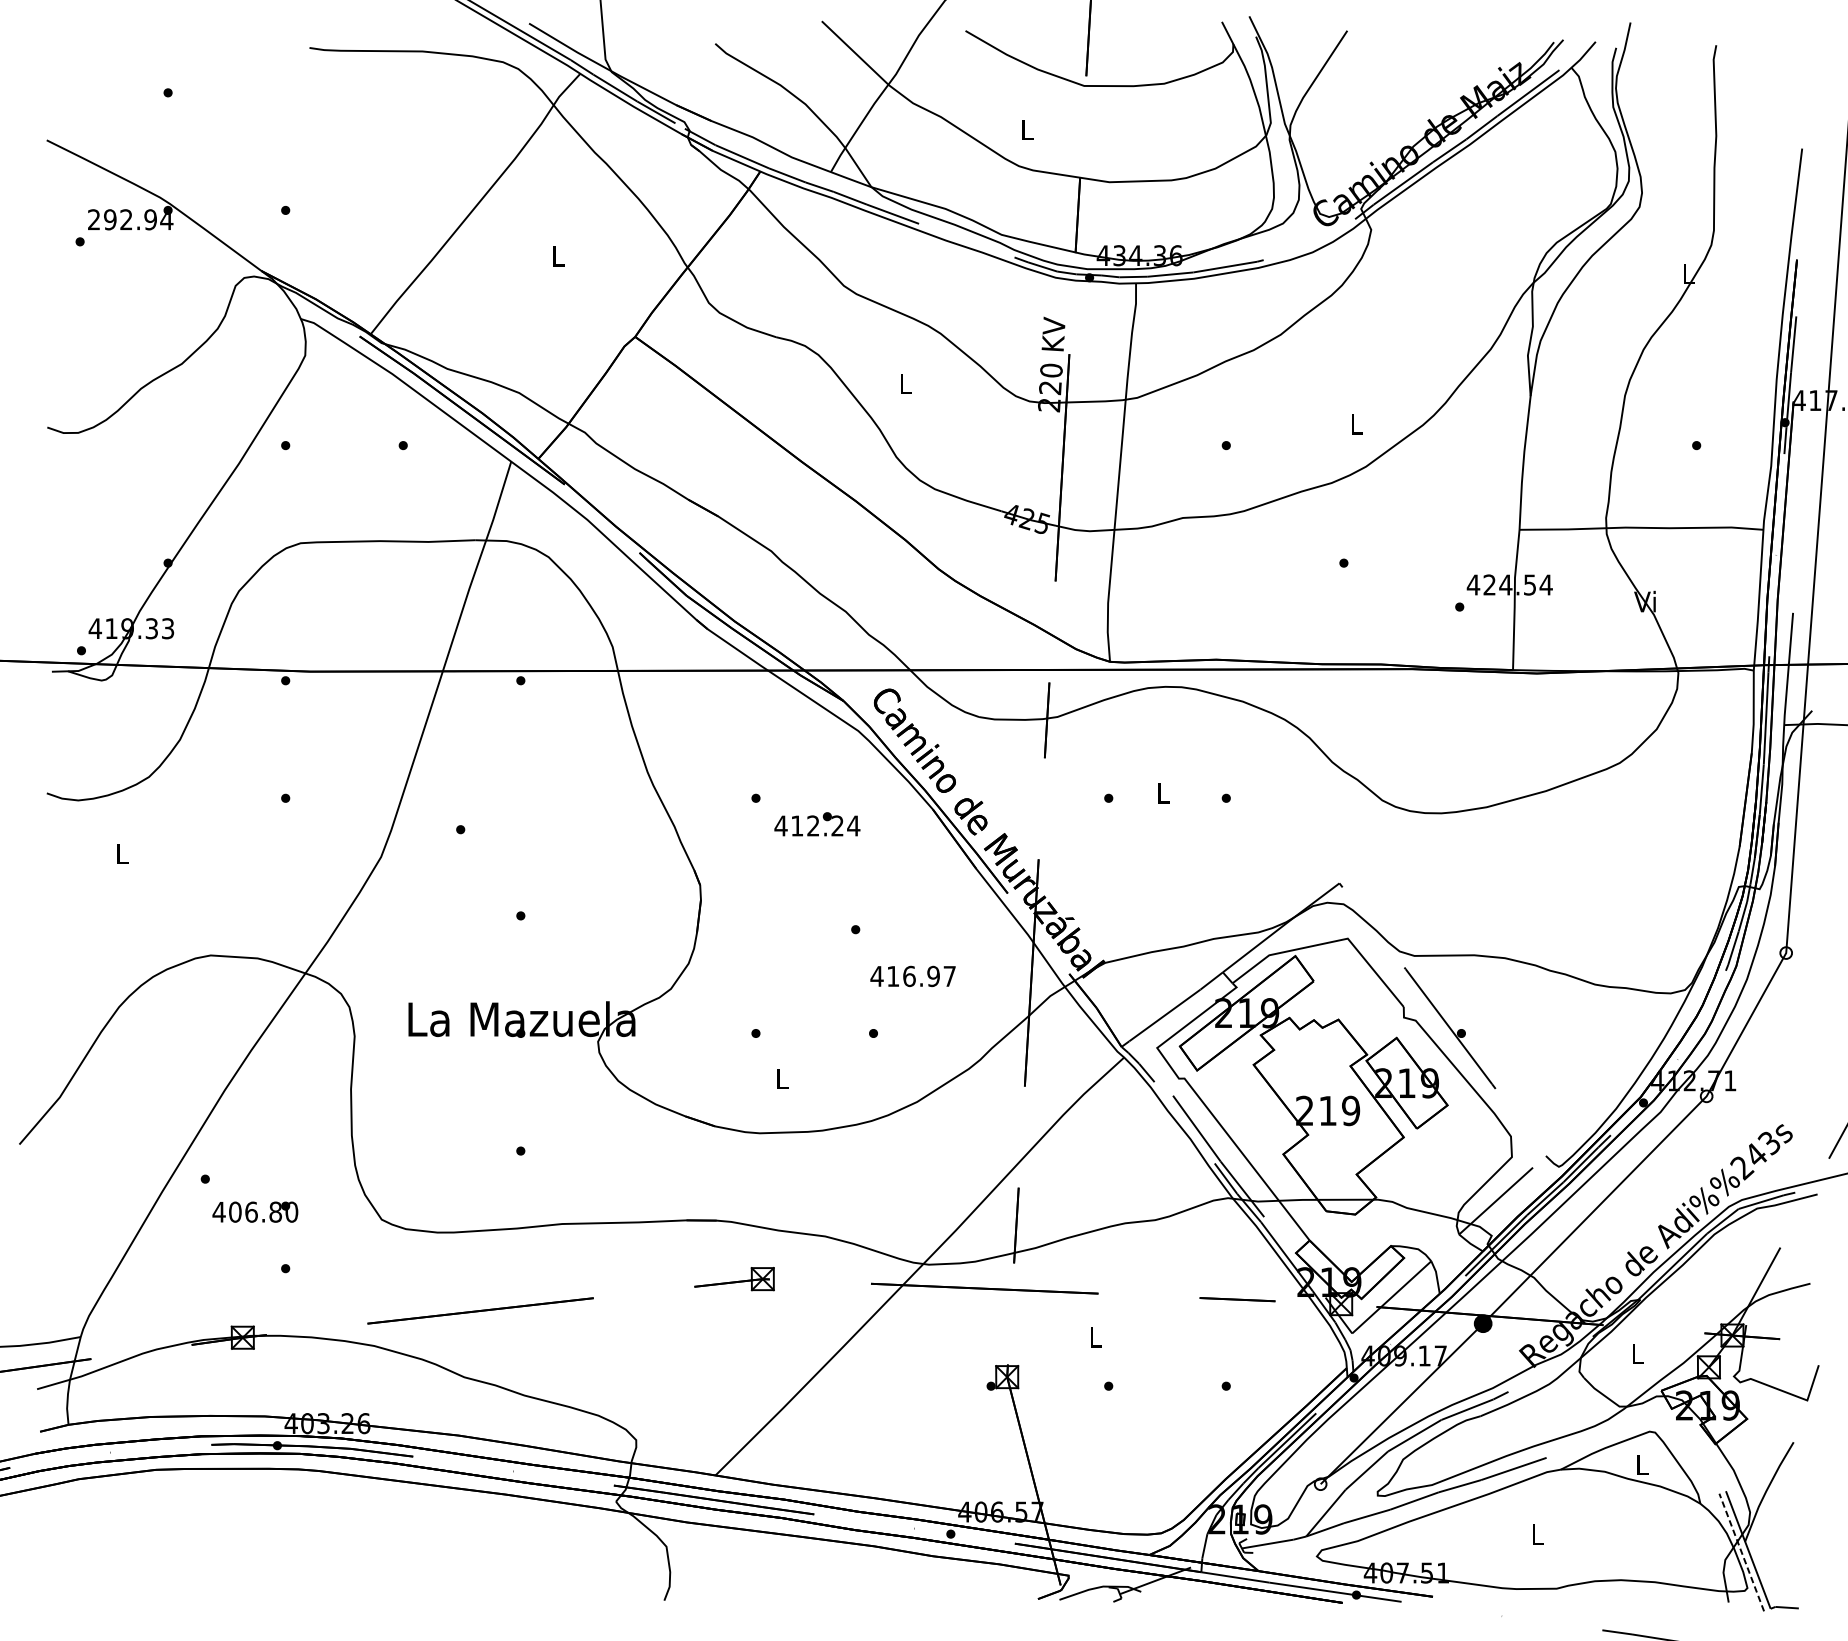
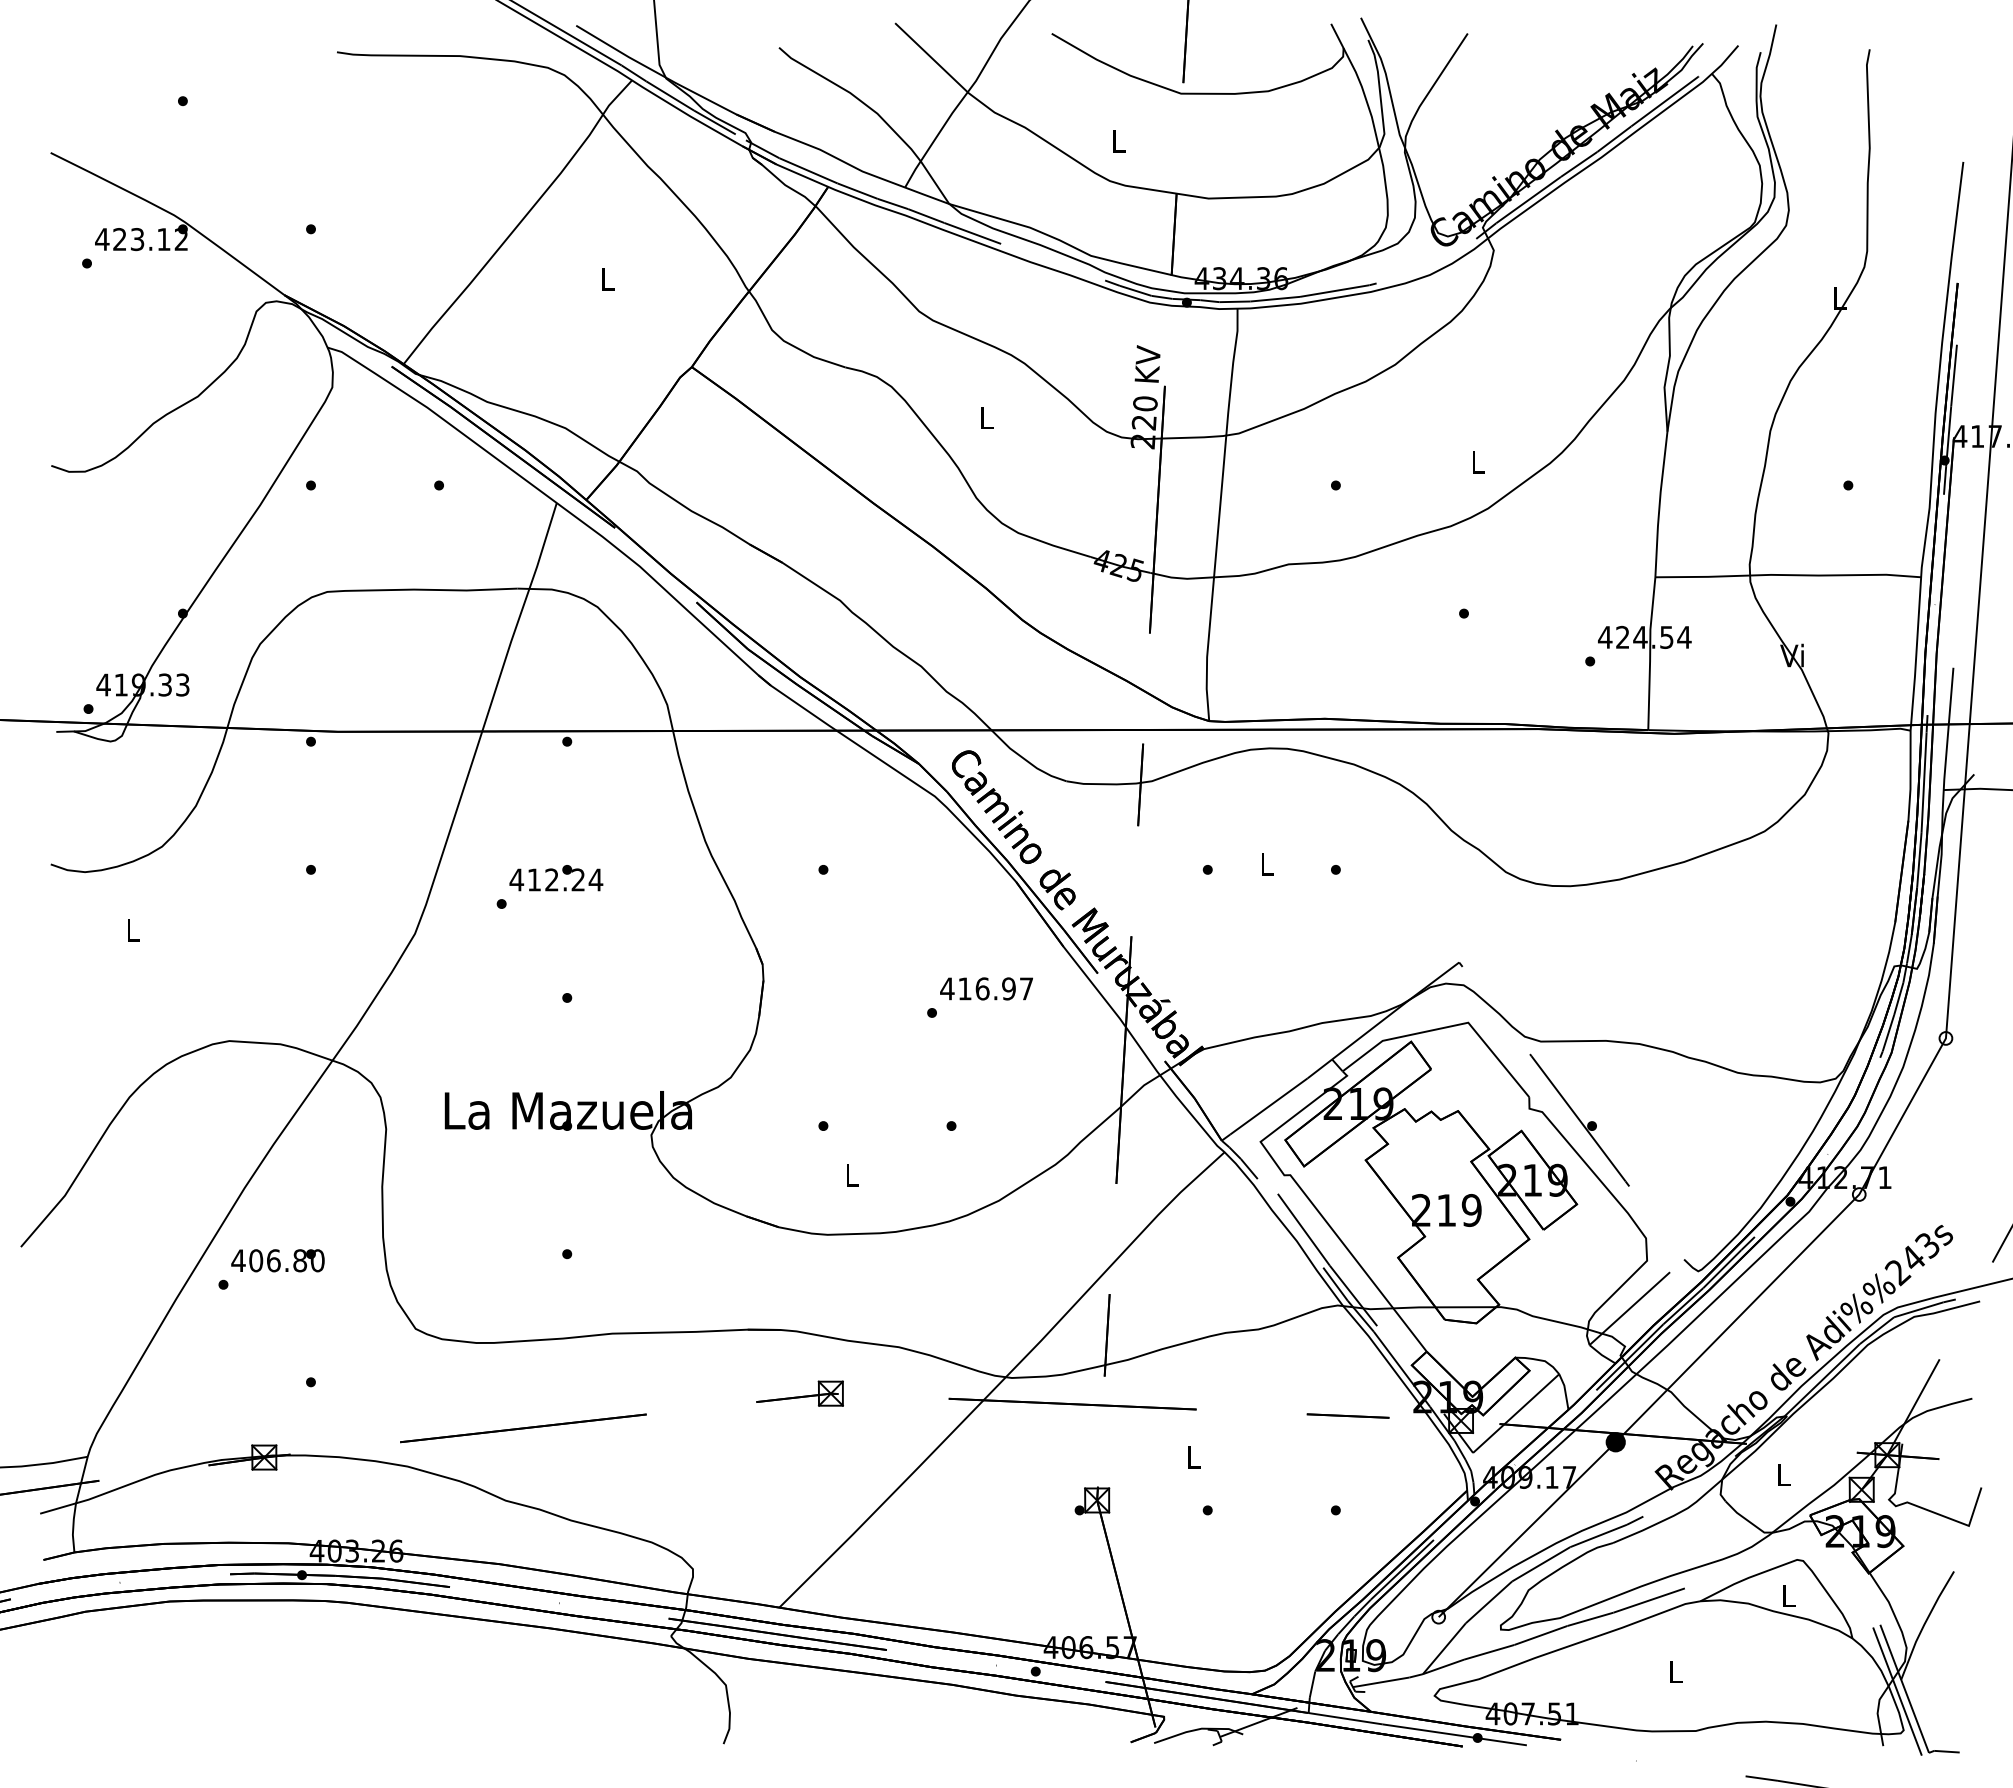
text: (130, 219) -> (141, 239), 292.94 -> 423.12
text: (817, 824) -> (556, 878), moved
text: (912, 976) -> (986, 988), moved
text: (254, 1211) -> (277, 1260), moved
line: (1741, 1552) -> (1897, 1691), dashed -> solid

